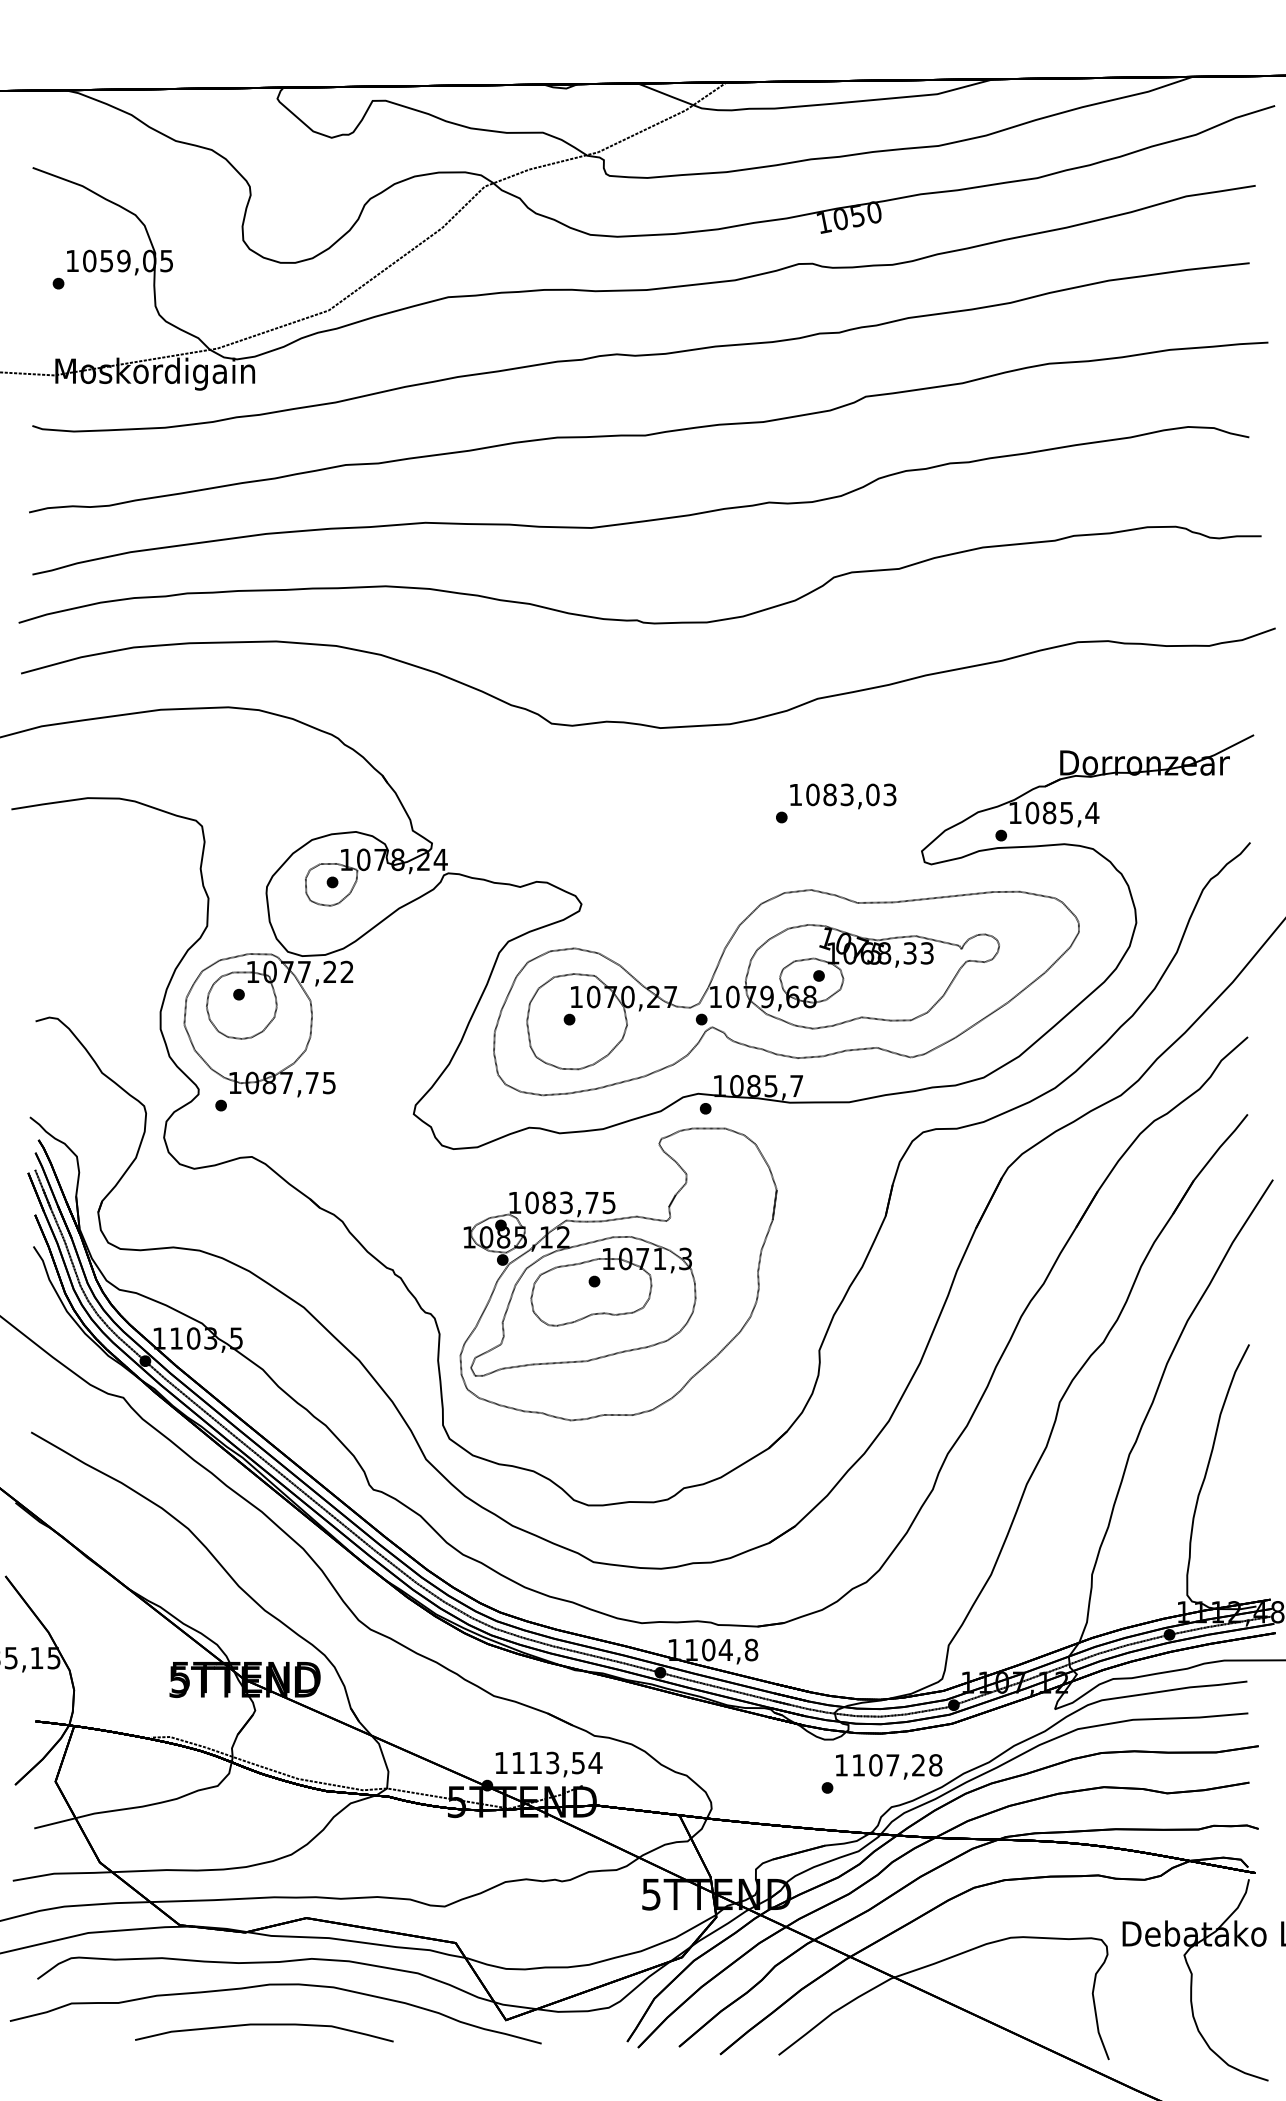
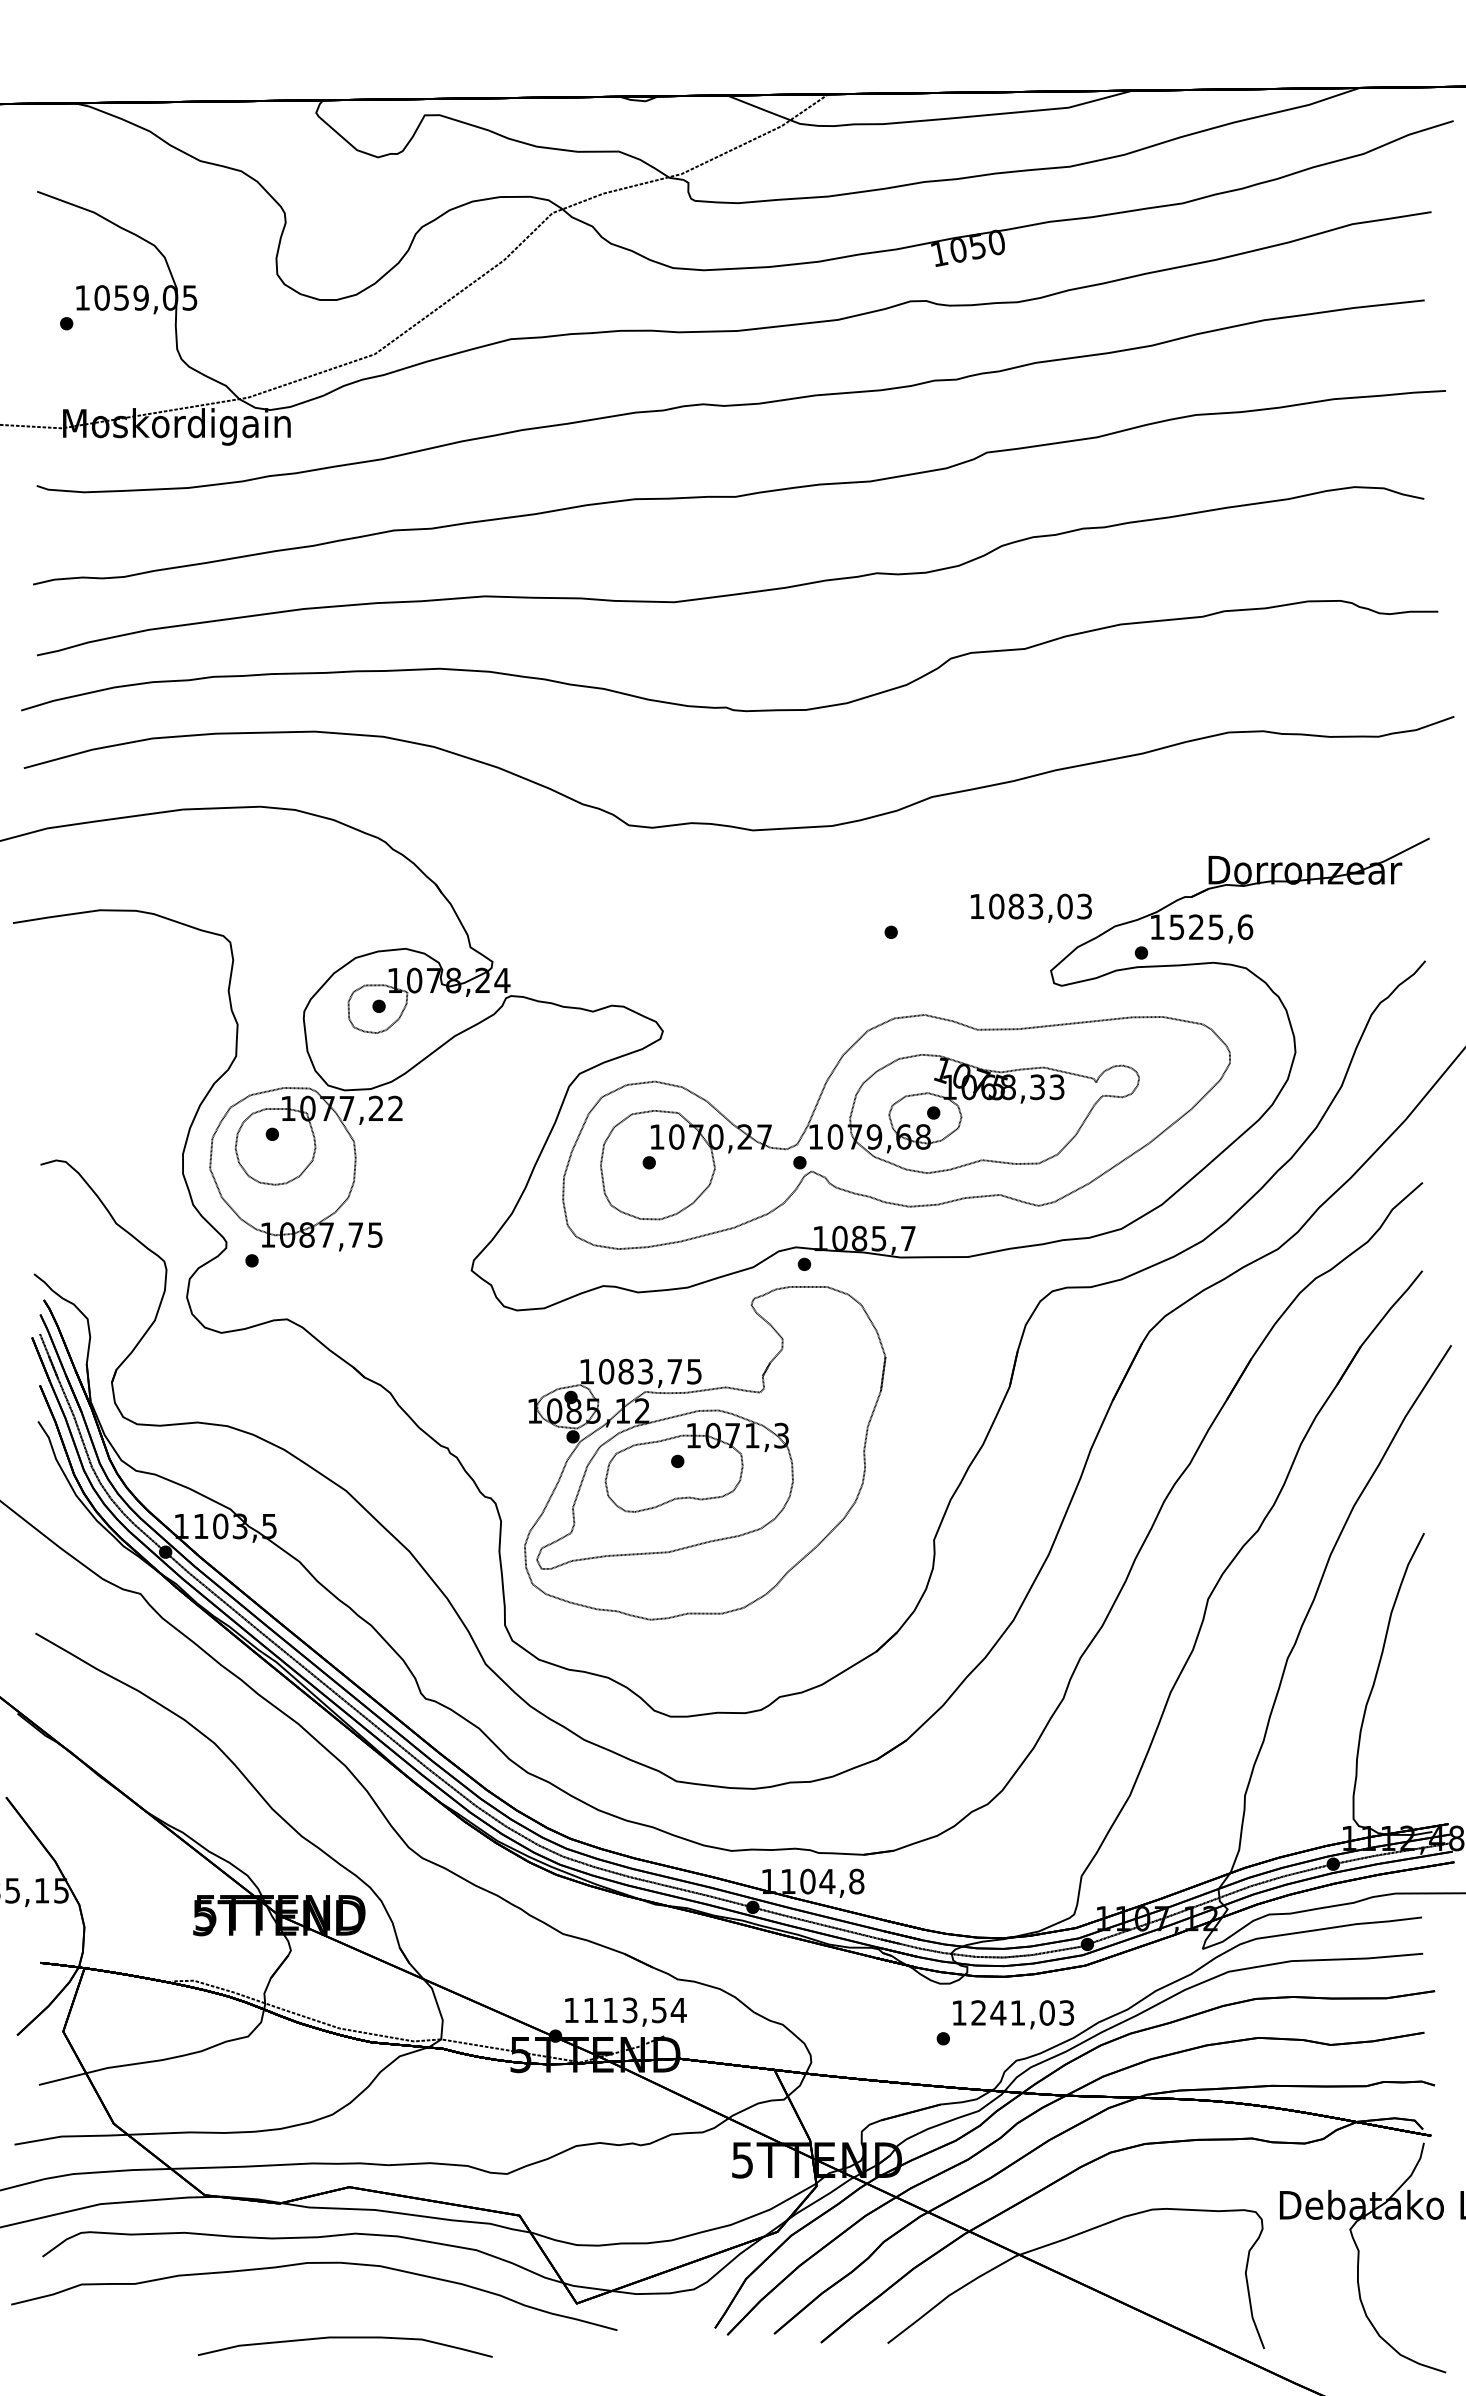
text: (842, 795) -> (1030, 907), moved
text: (1062, 813) -> (1211, 927), 1085,4 -> 1525,6
text: (896, 1764) -> (1022, 2012), 1107,28 -> 1241,03
curve: (263, 2025) -> (344, 2338), moved

